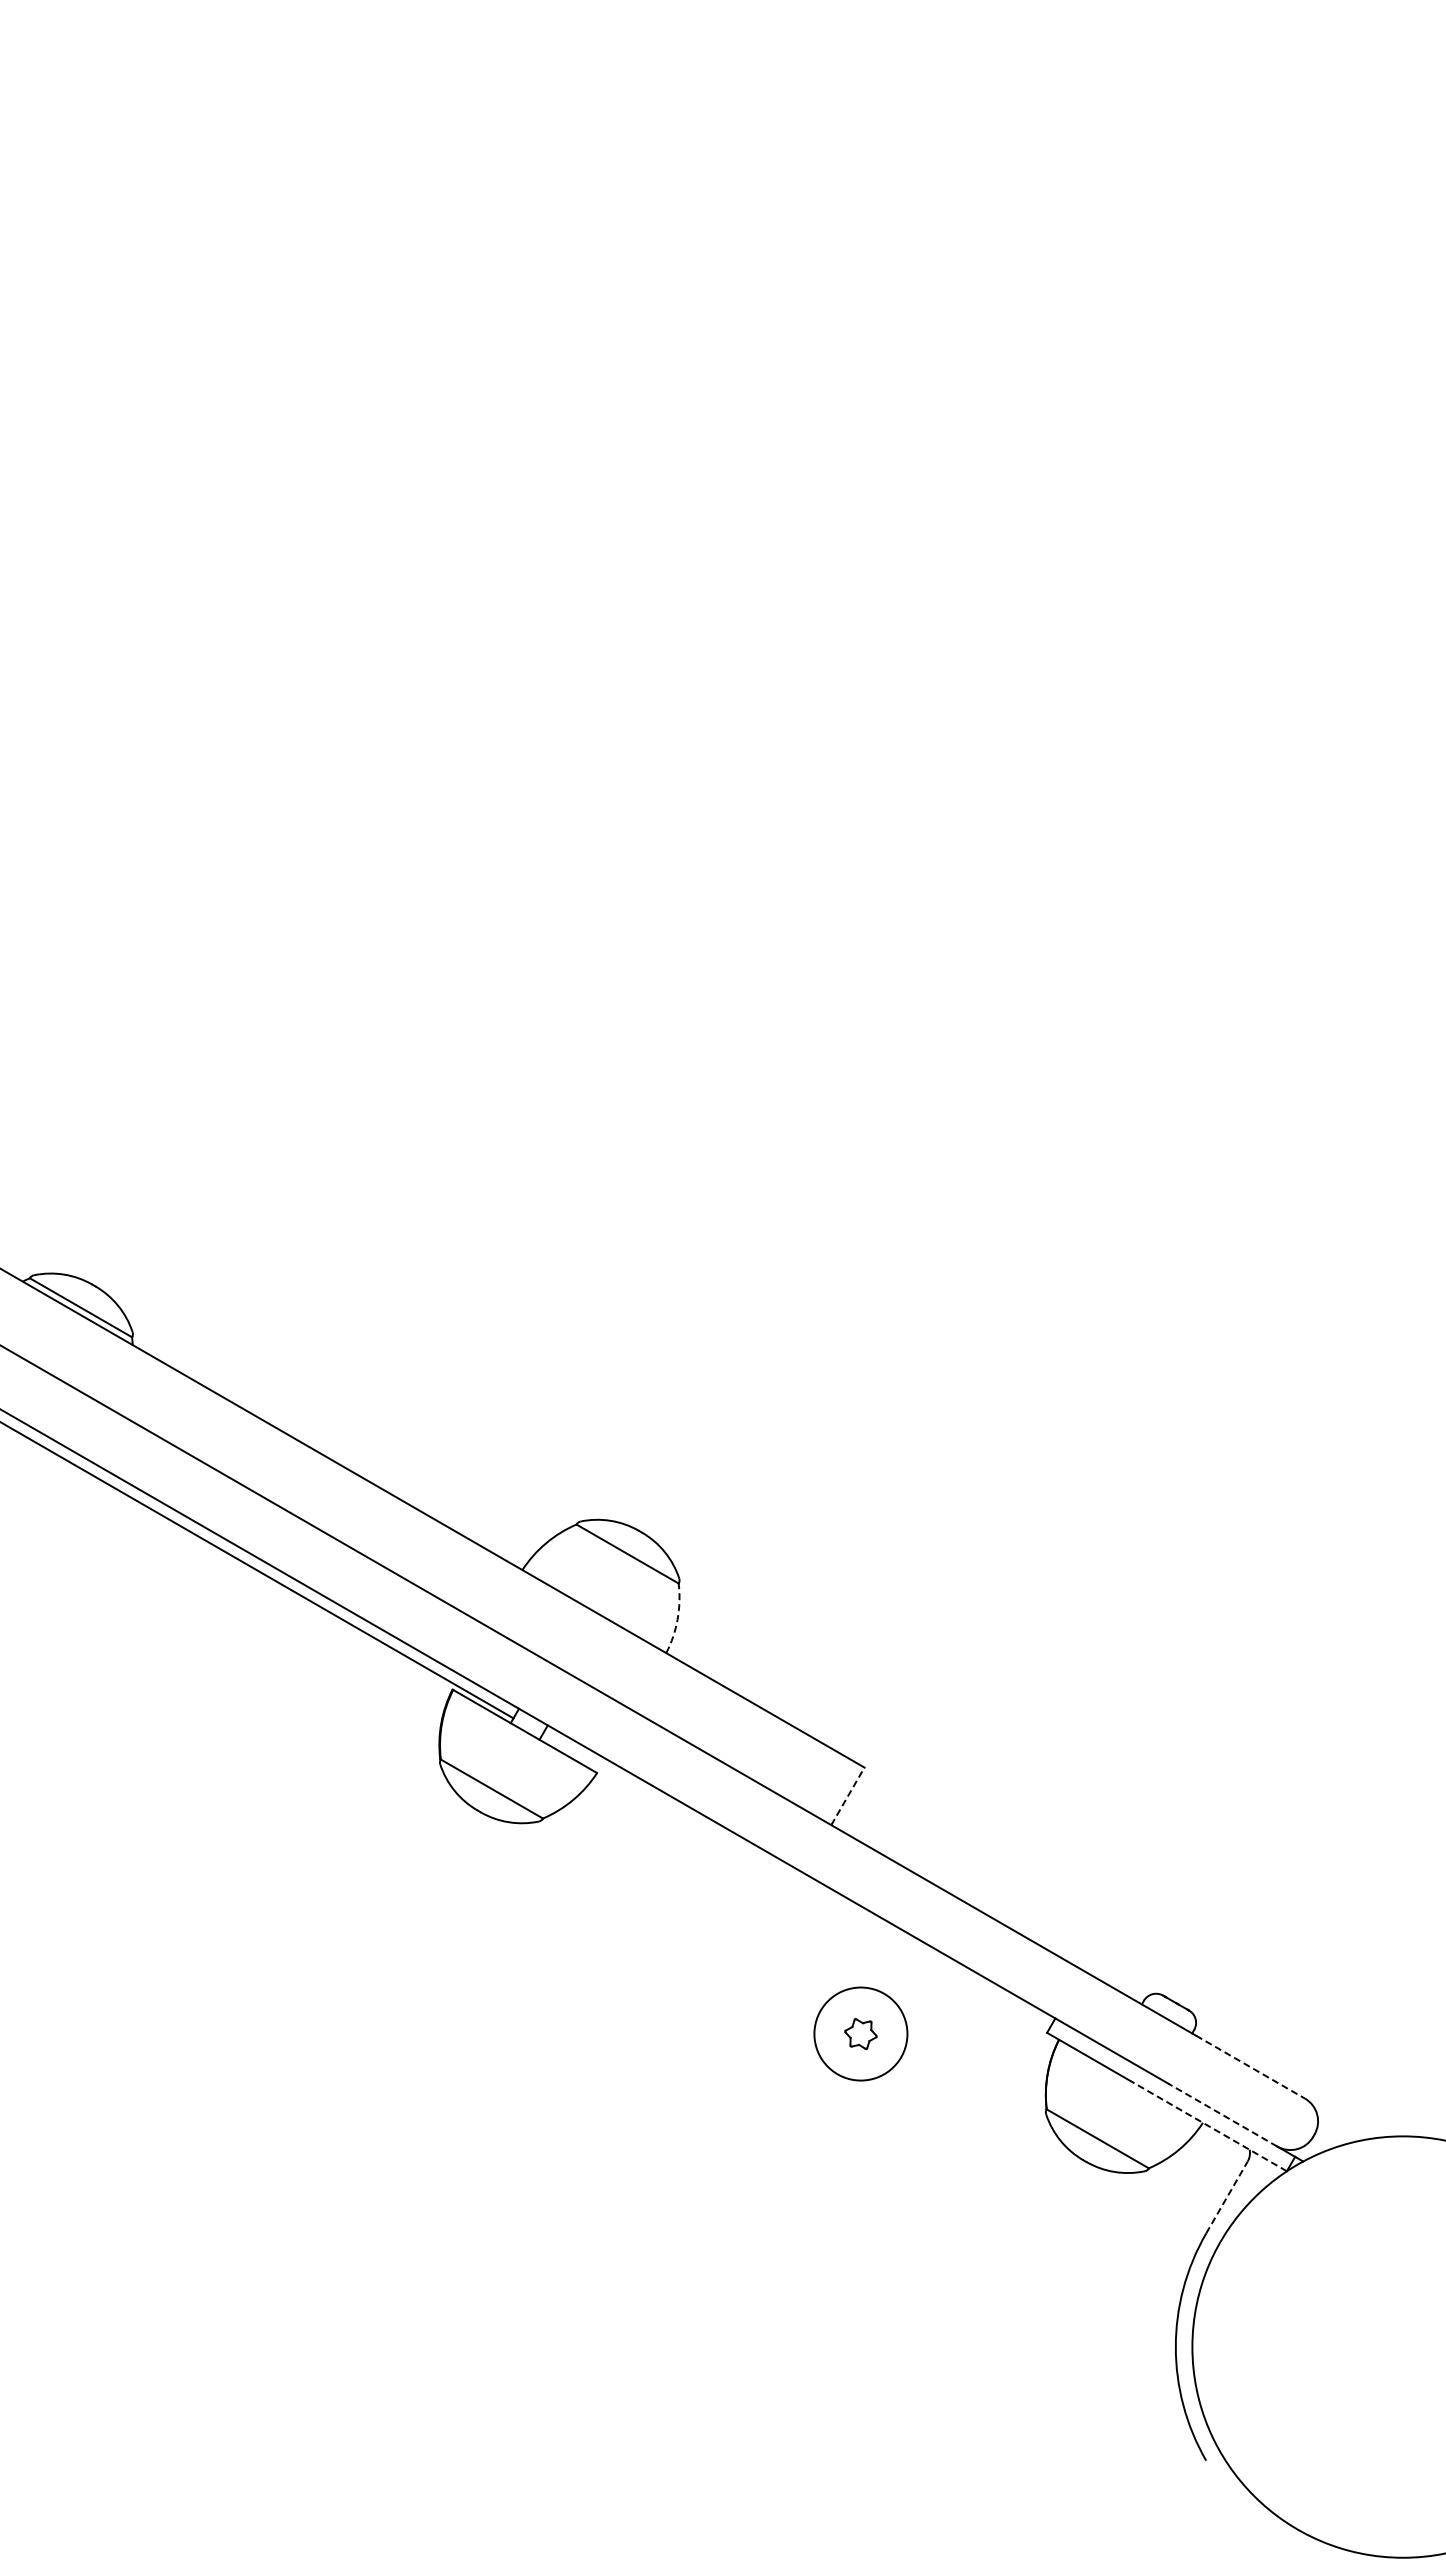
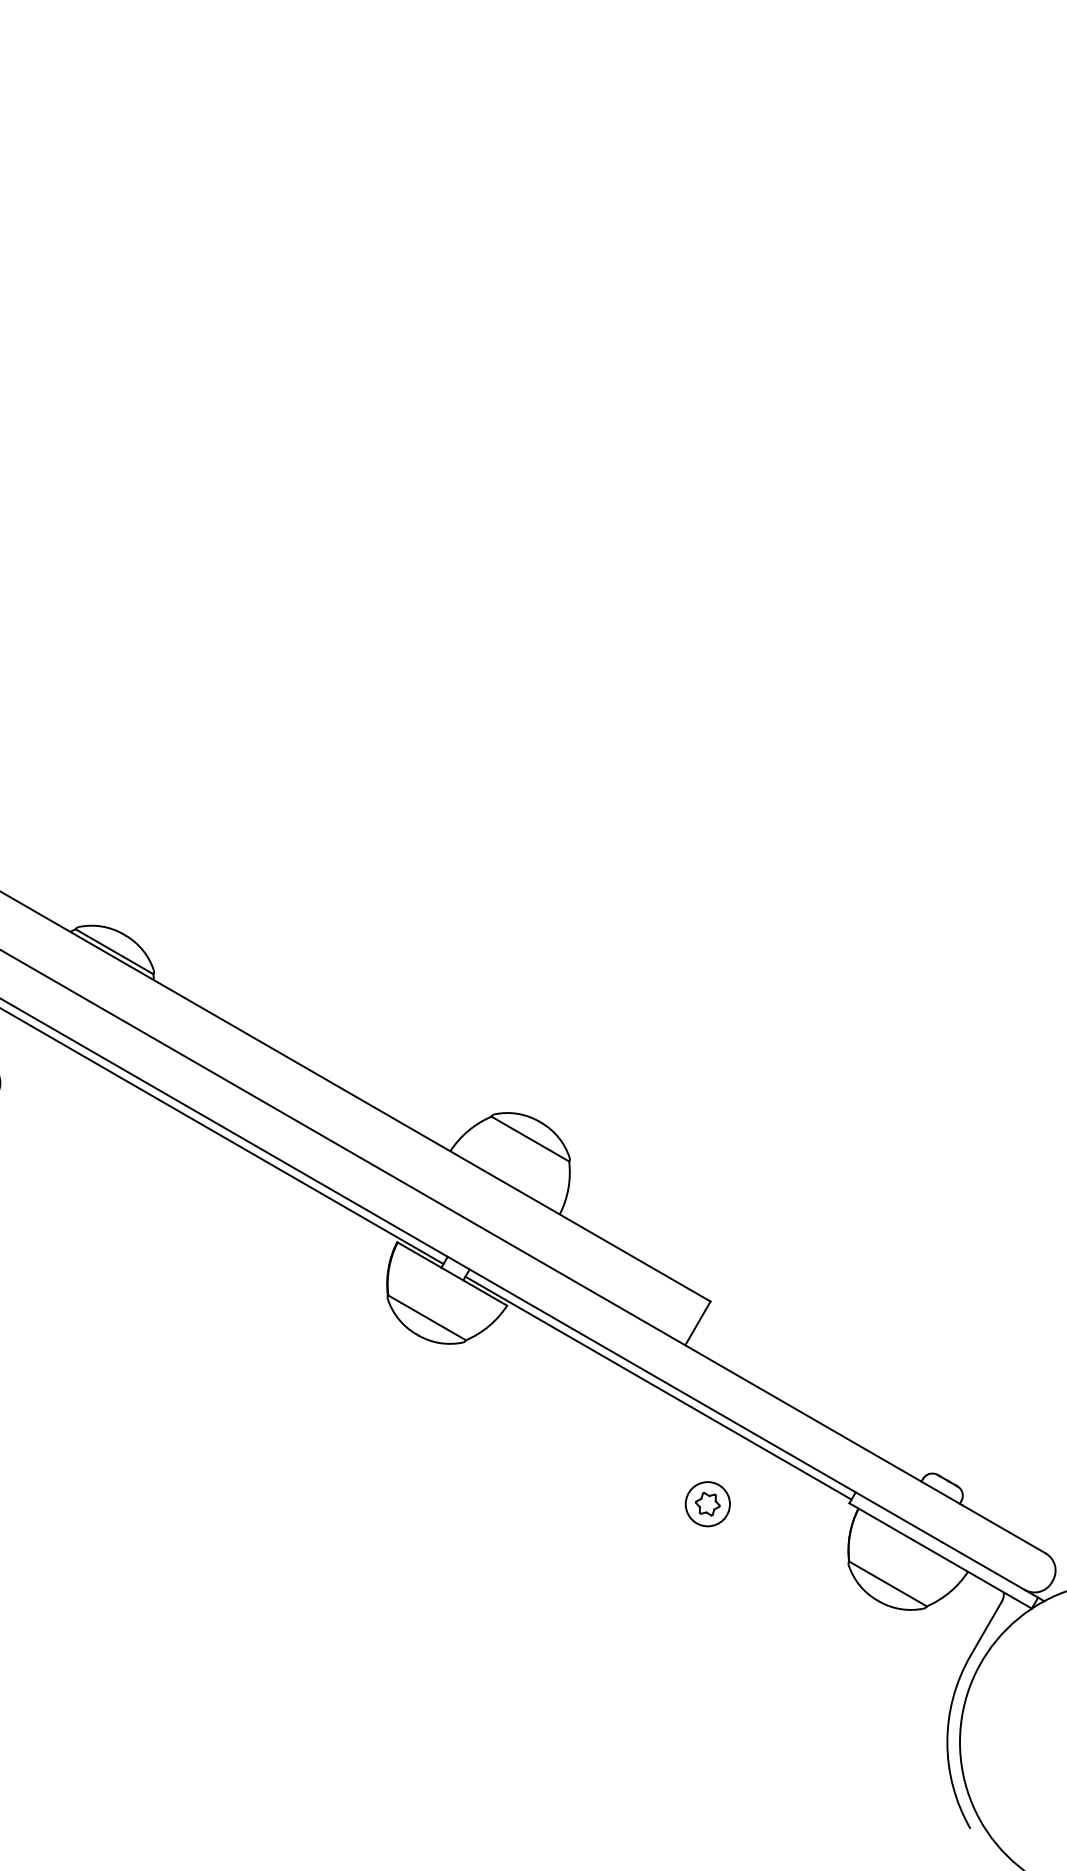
arc: (677, 1619) -> (568, 1188), dashed -> solid
line: (848, 1795) -> (698, 1322), dashed -> solid
line: (795, 1881) -> (658, 1388), added
circle: (860, 2033) -> (707, 1503), size x0.62
line: (1250, 2067) -> (1004, 1529), dashed -> solid
line: (1222, 2115) -> (982, 1566), dashed -> solid
line: (1208, 2126) -> (972, 1574), dashed -> solid
line: (1227, 2197) -> (986, 1628), dashed -> solid

